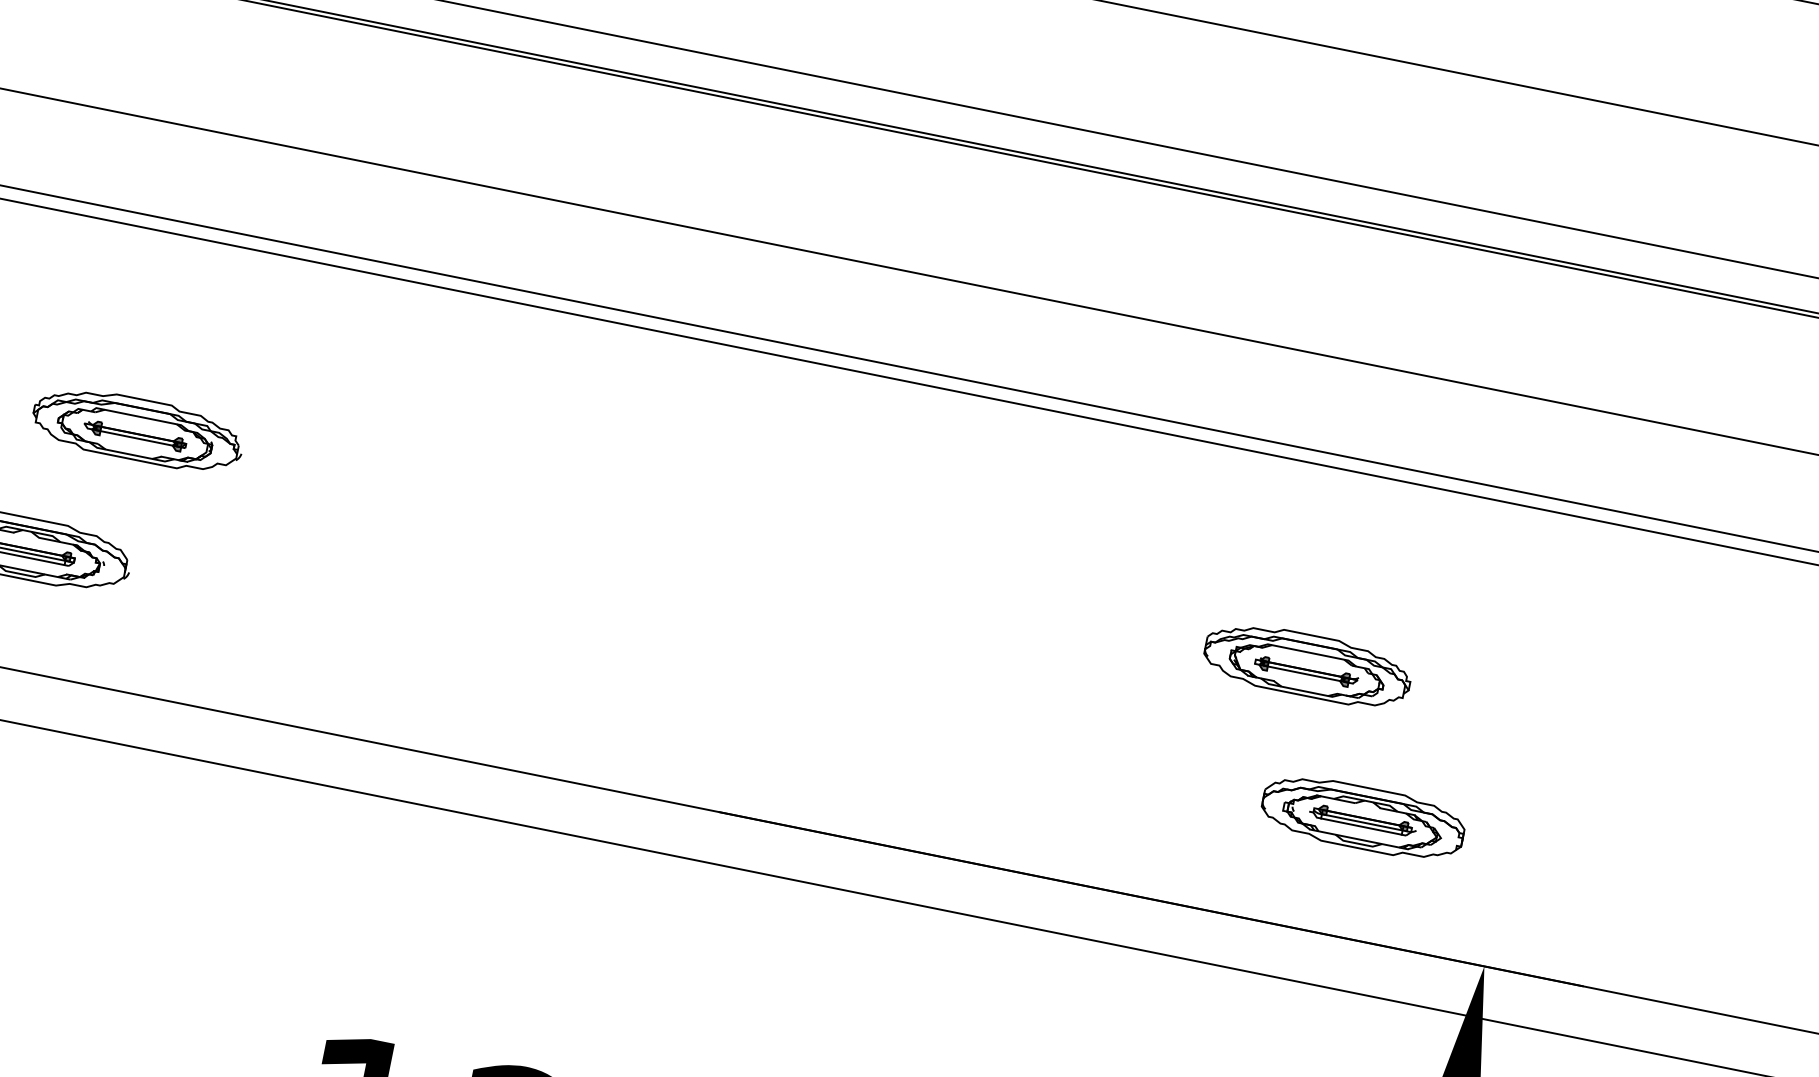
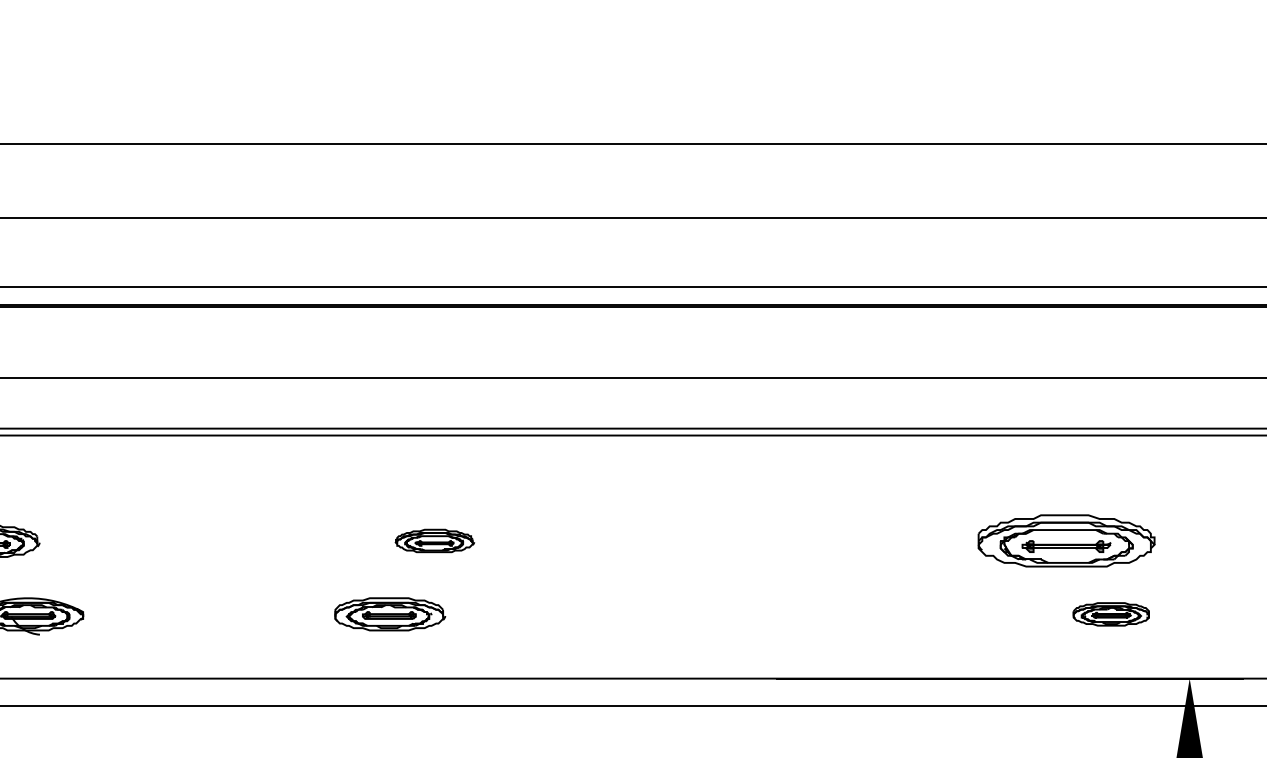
part: (137, 428) -> (434, 540), size x0.7
part: (1307, 664) -> (1066, 540), size x1.6
part: (1363, 818) -> (1111, 614), size x0.7

